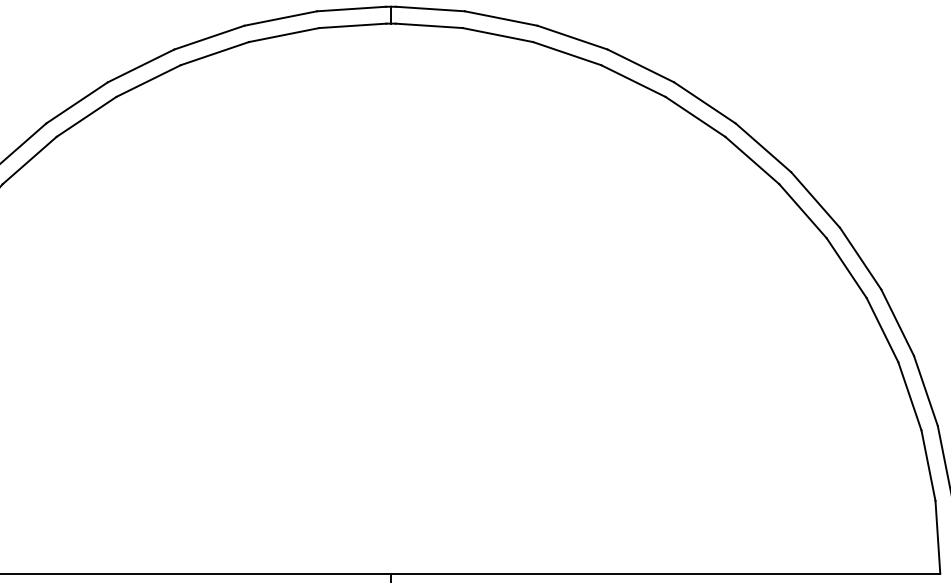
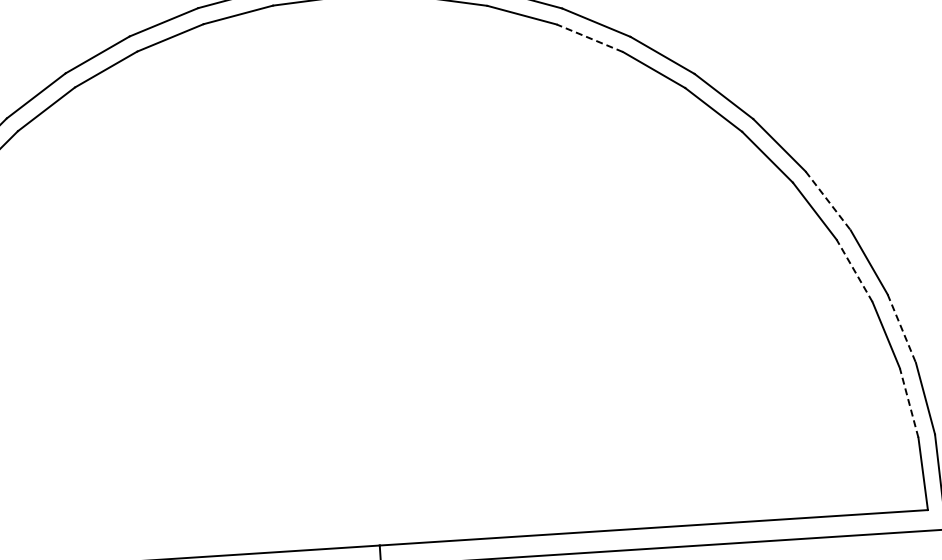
line: (633, 81) -> (590, 38), solid -> dashed
line: (860, 259) -> (828, 201), solid -> dashed
line: (882, 330) -> (854, 271), solid -> dashed
line: (926, 391) -> (902, 329), solid -> dashed
line: (928, 465) -> (909, 402), solid -> dashed

